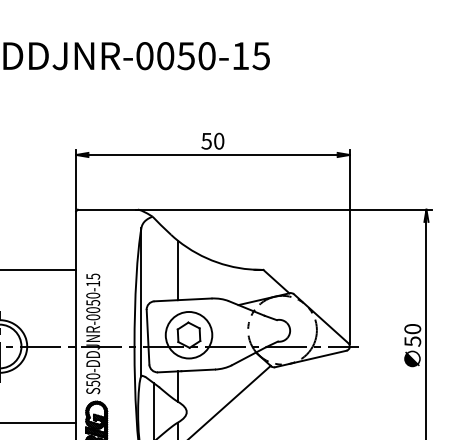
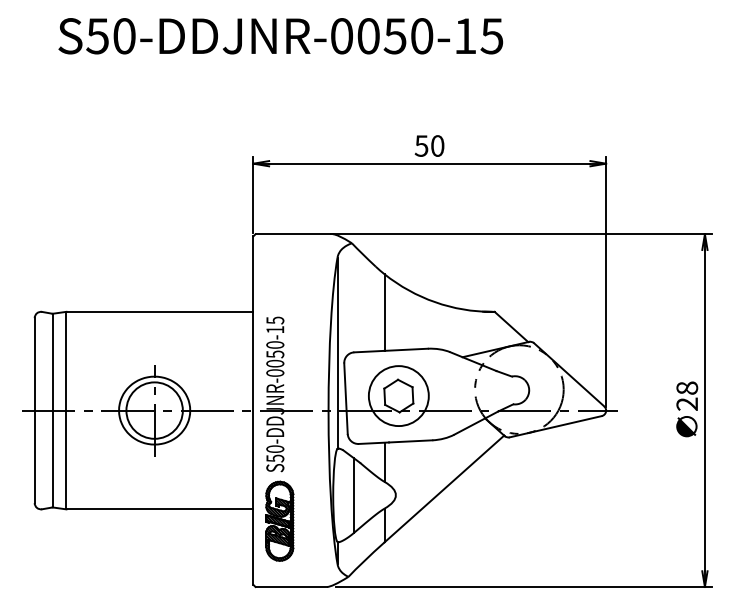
text: (412, 335) -> (687, 396), 50 -> 28

